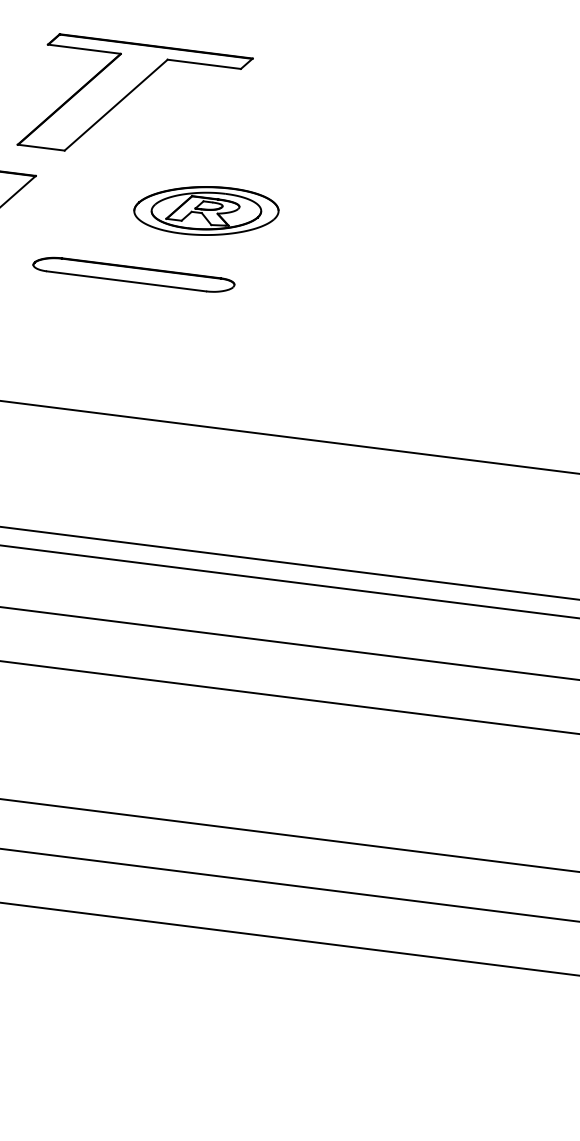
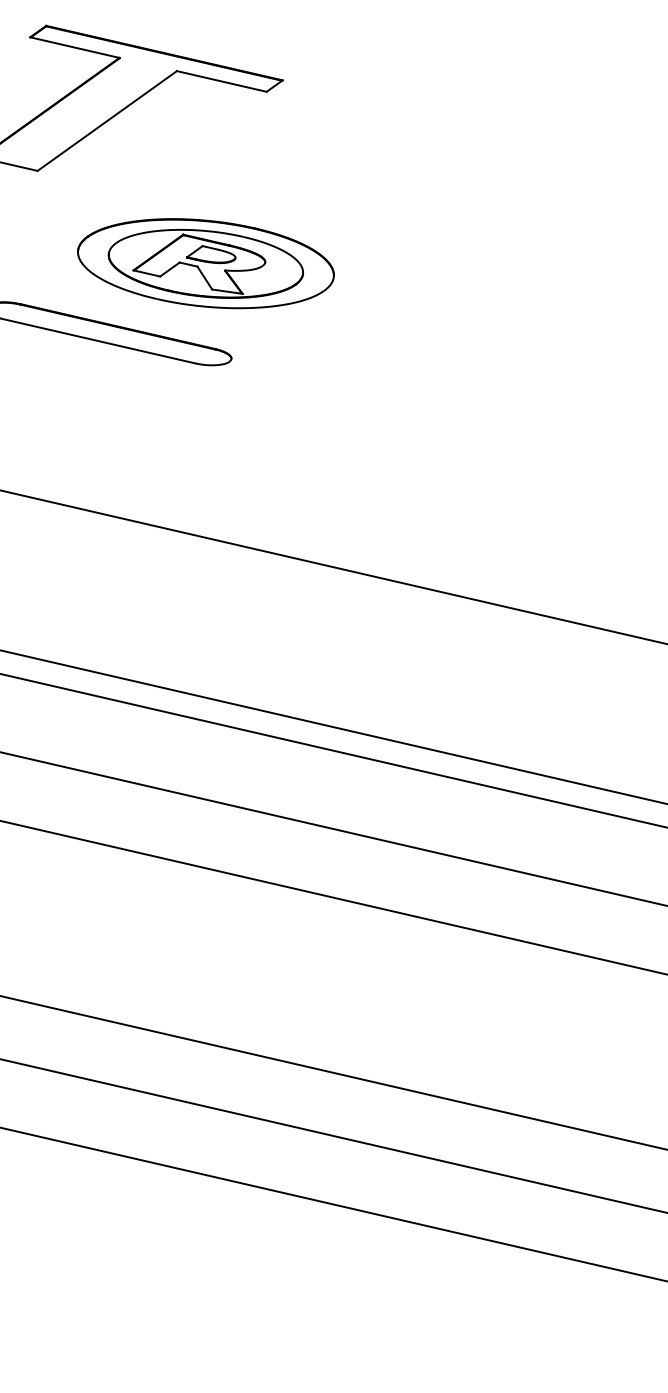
part: (206, 210) -> (206, 263), size x1.43

